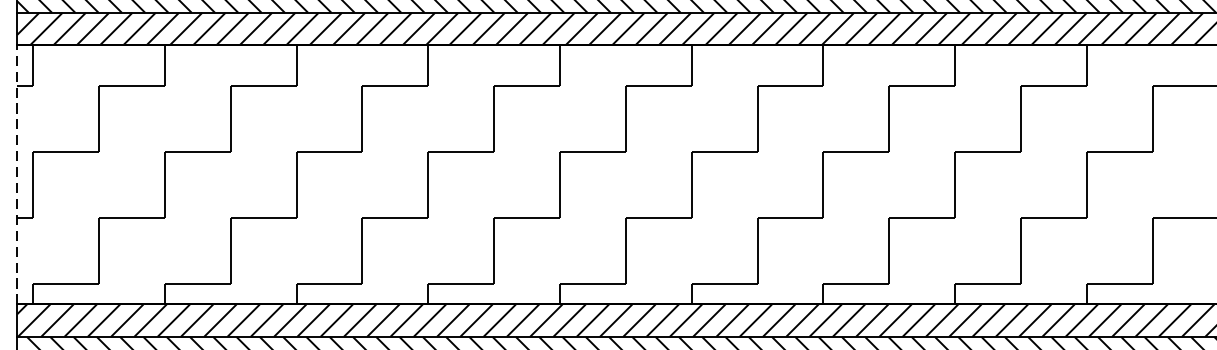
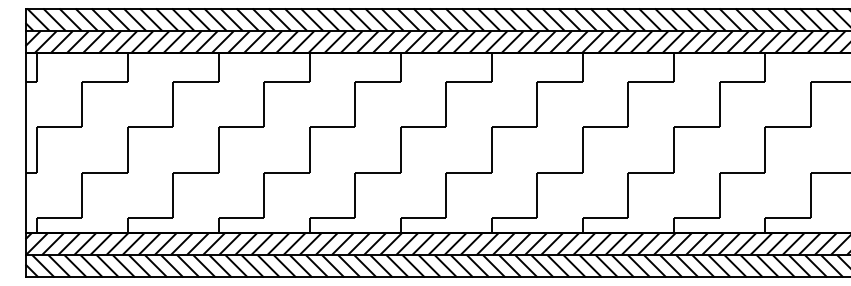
line: (17, 175) -> (25, 143), dashed -> solid

